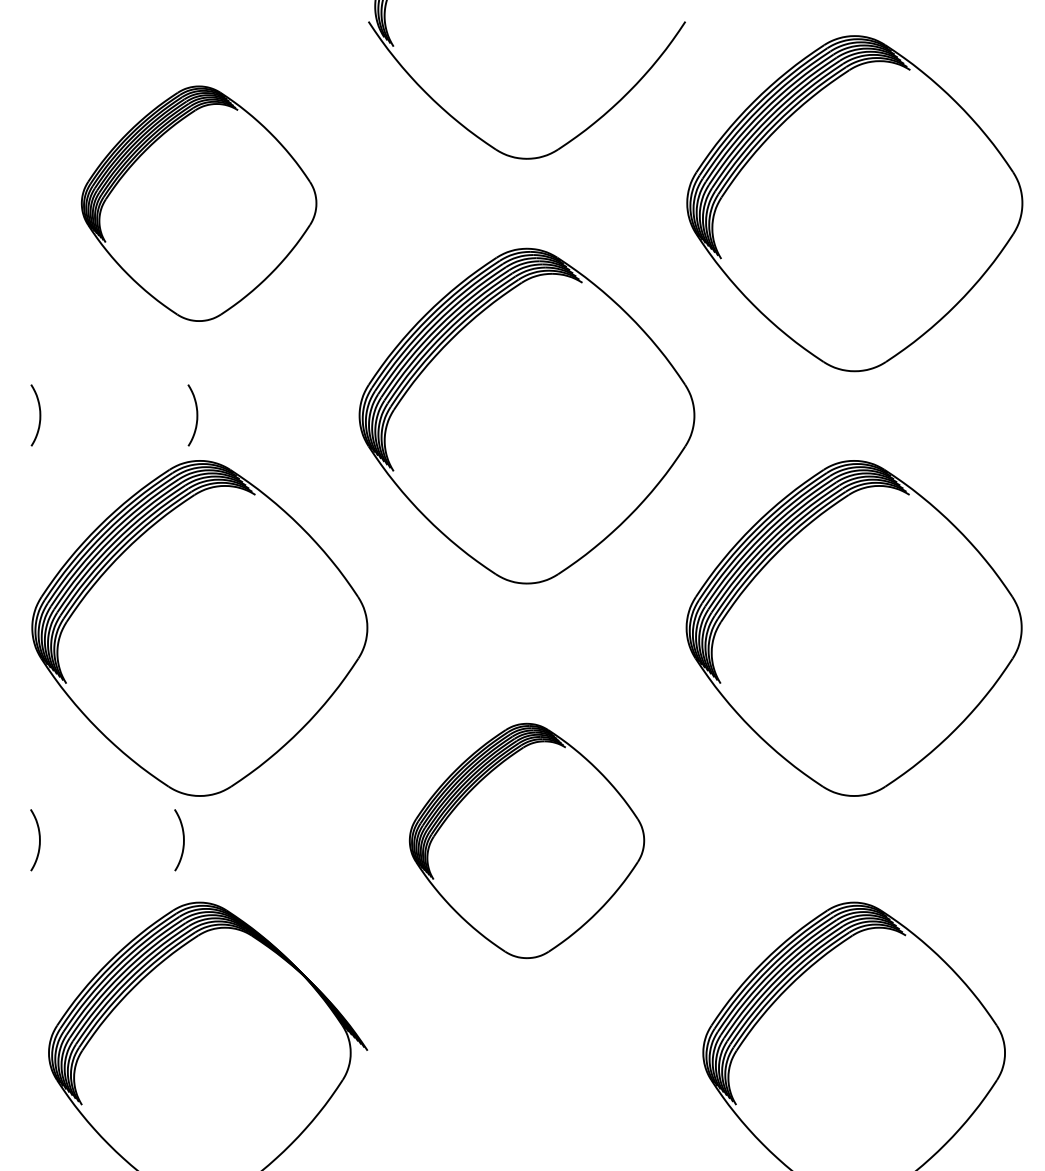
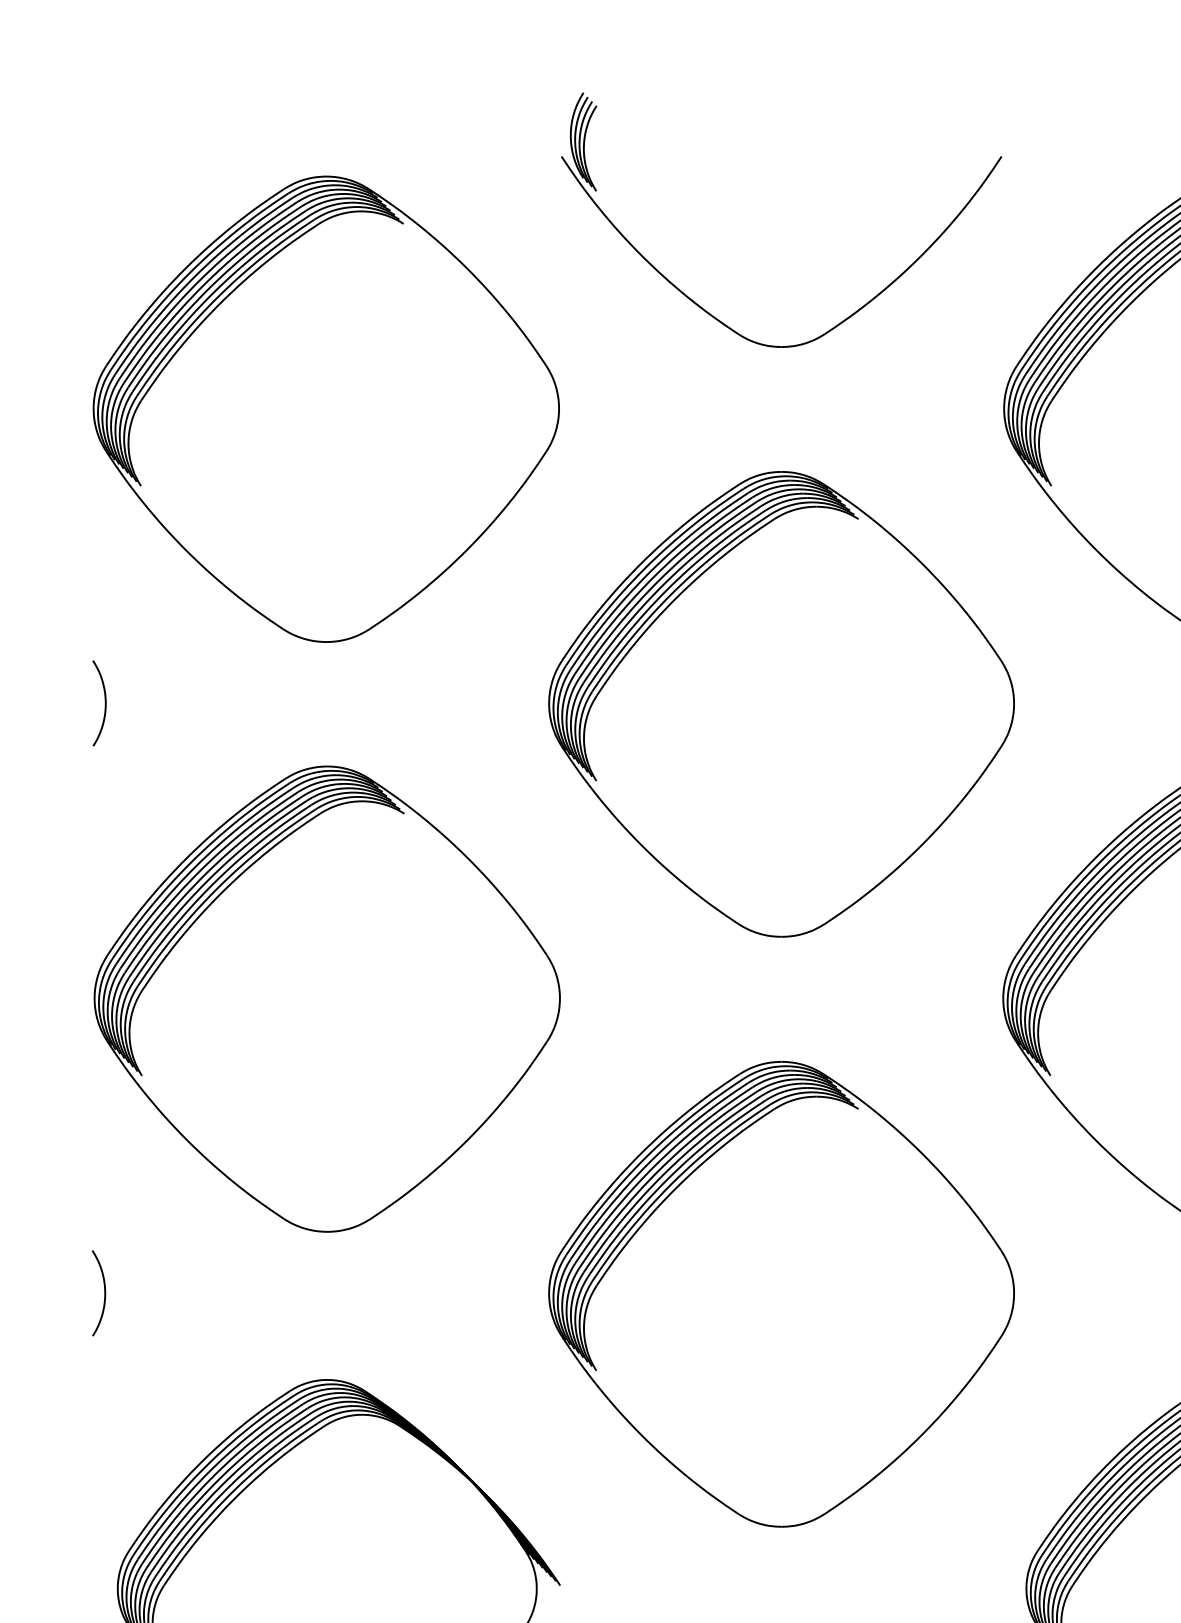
part: (198, 203) -> (325, 409), size x1.43
curve: (196, 415) -> (322, 703), removed
curve: (183, 840) -> (304, 1293), removed
part: (526, 840) -> (780, 1293), size x1.43

